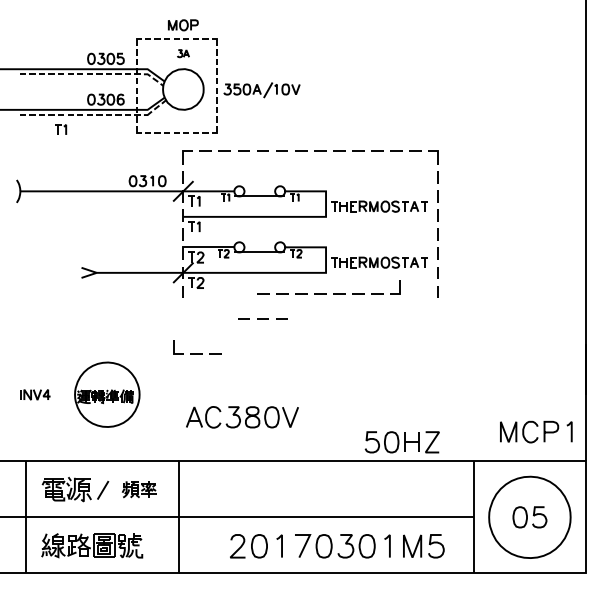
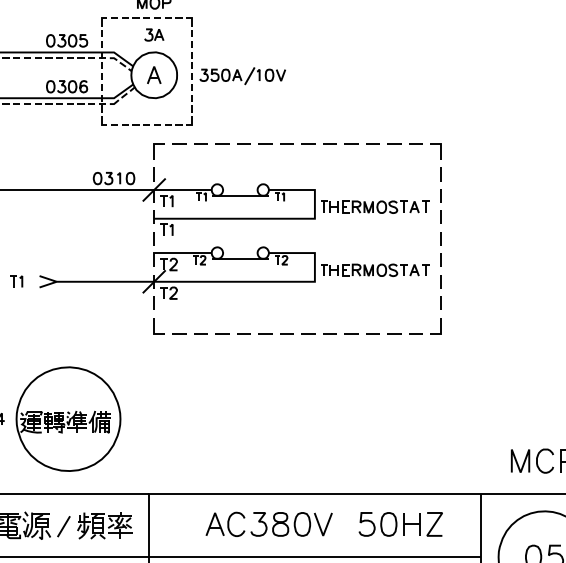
part: (183, 53) -> (154, 34), size x1.43
part: (182, 89) -> (153, 75), added
part: (61, 129) -> (17, 281), moved
part: (326, 293) -> (358, 333), moved
part: (197, 347) -> (180, 326), moved
part: (107, 394) -> (68, 418), size x1.43
part: (242, 417) -> (269, 524), moved
part: (401, 442) -> (399, 524), moved
part: (138, 489) -> (103, 525), size x1.43

